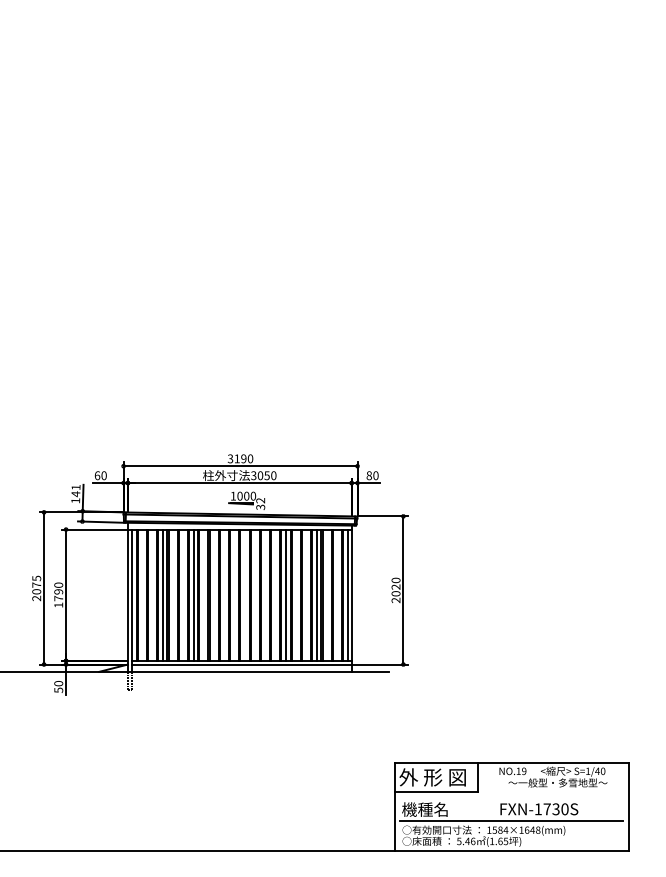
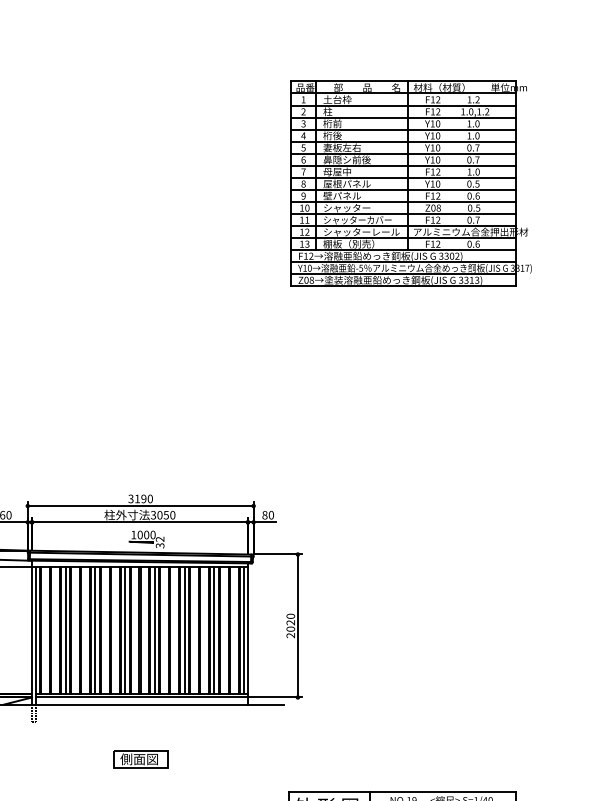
part: (520, 131) -> (410, 183), added
line: (224, 594) -> (125, 629), added
line: (255, 594) -> (155, 629), added
part: (240, 728) -> (140, 759), added

